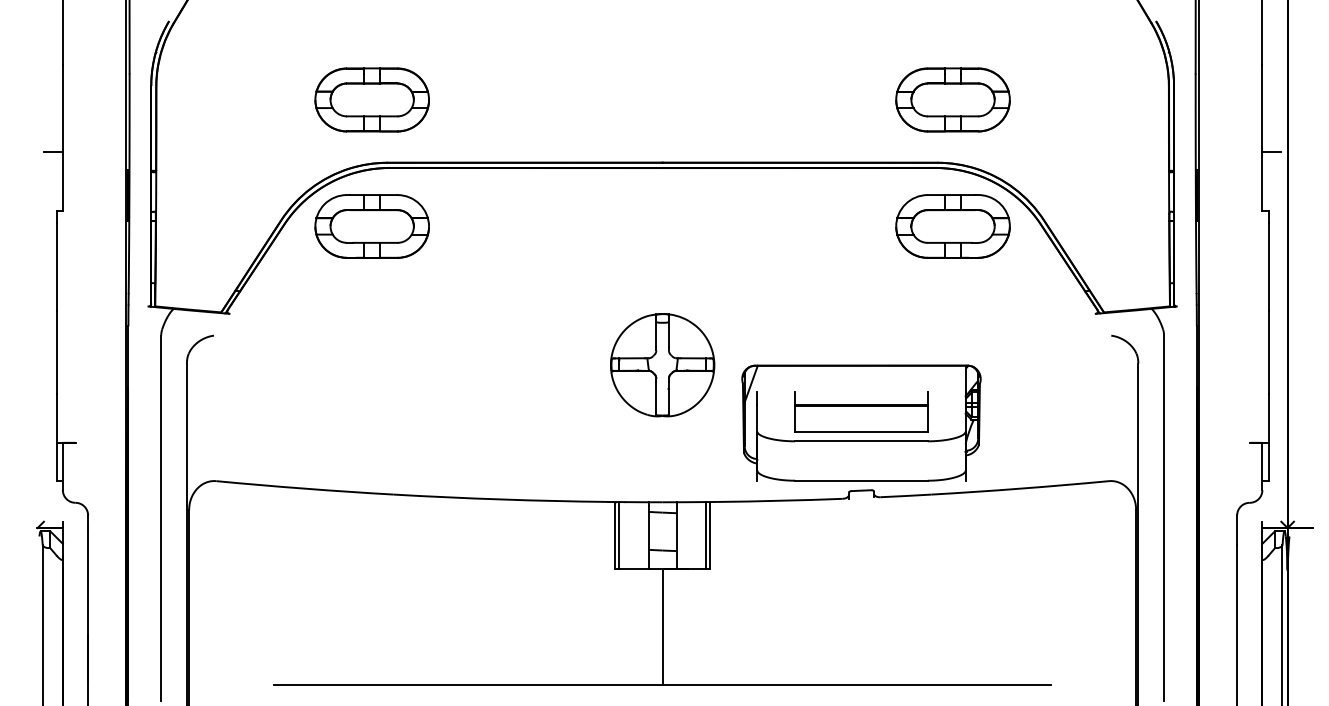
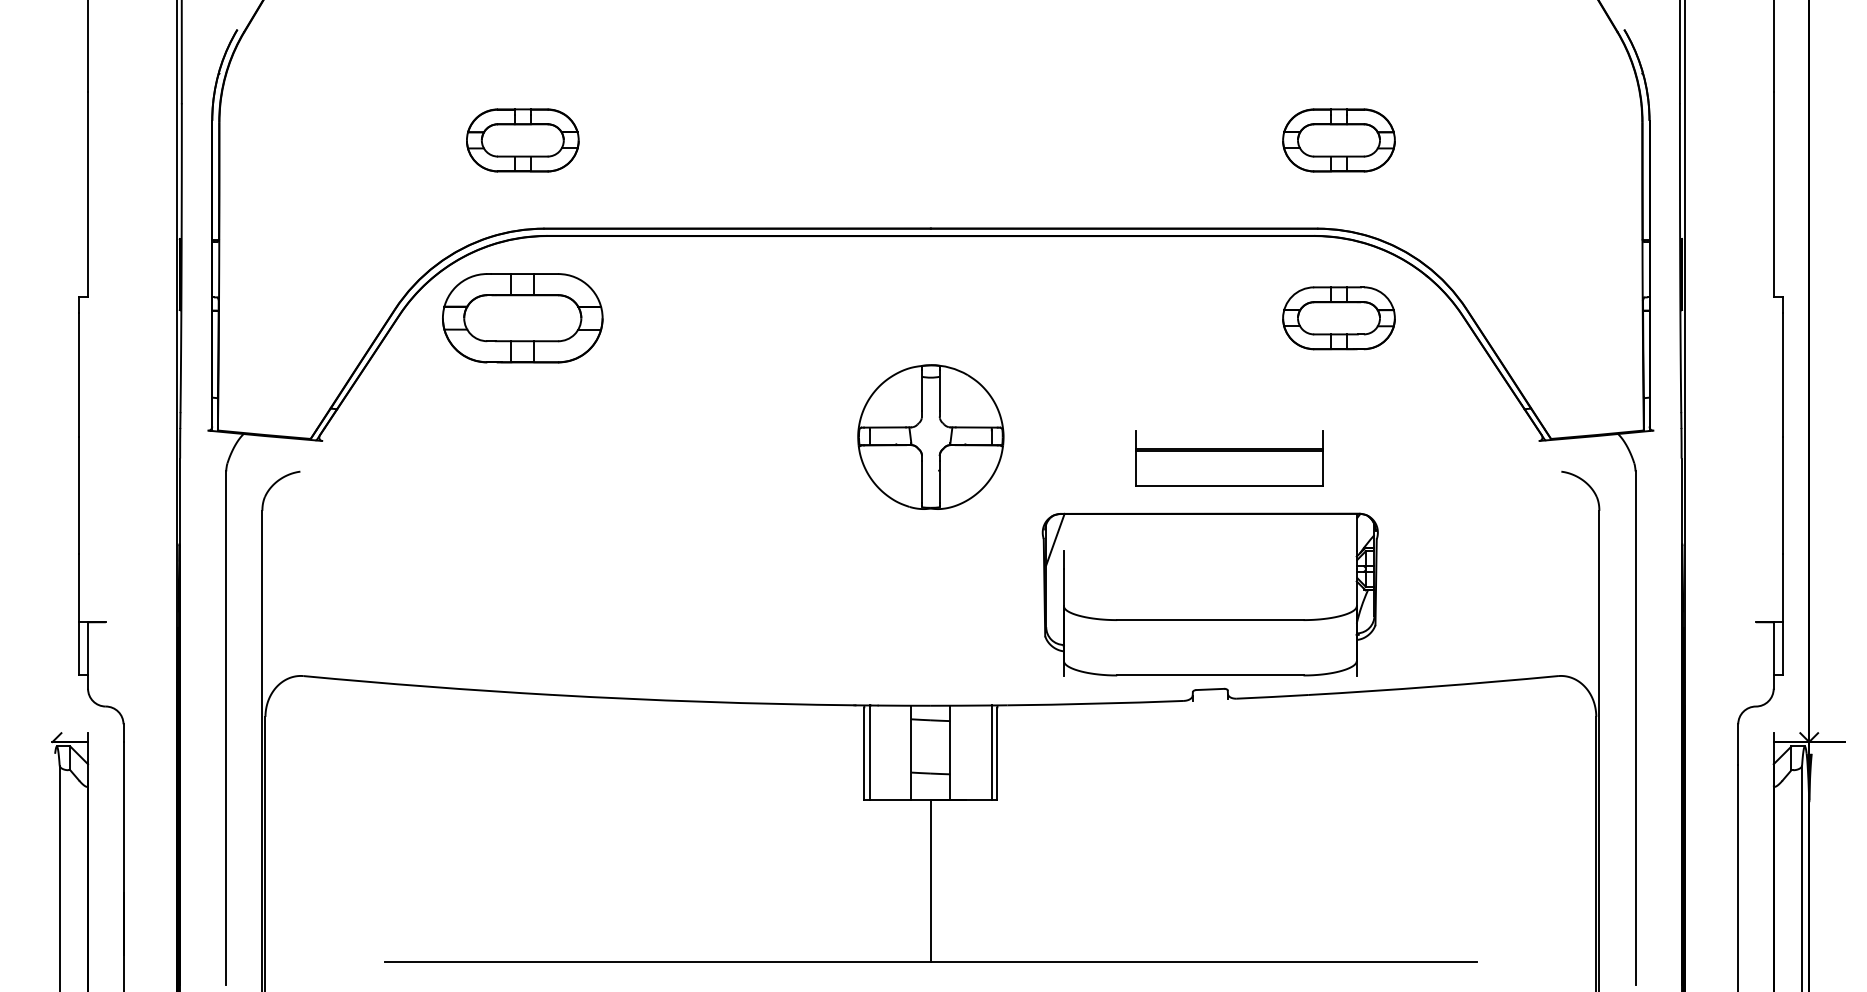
part: (372, 100) -> (522, 140), size x0.7
part: (952, 100) -> (1338, 140), size x0.7
line: (53, 152) -> (74, 214), removed
line: (1271, 152) -> (1786, 214), removed
part: (952, 226) -> (1338, 318), size x0.7
part: (662, 364) -> (930, 436), moved
part: (861, 411) -> (1229, 458), moved

